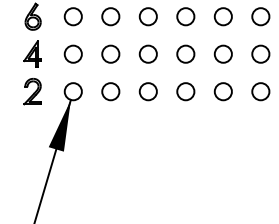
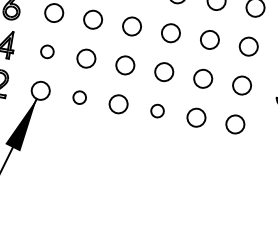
circle: (72, 53) -> (46, 51), size x0.7
circle: (110, 91) -> (79, 97), size x0.7
circle: (185, 91) -> (157, 110), size x0.7

